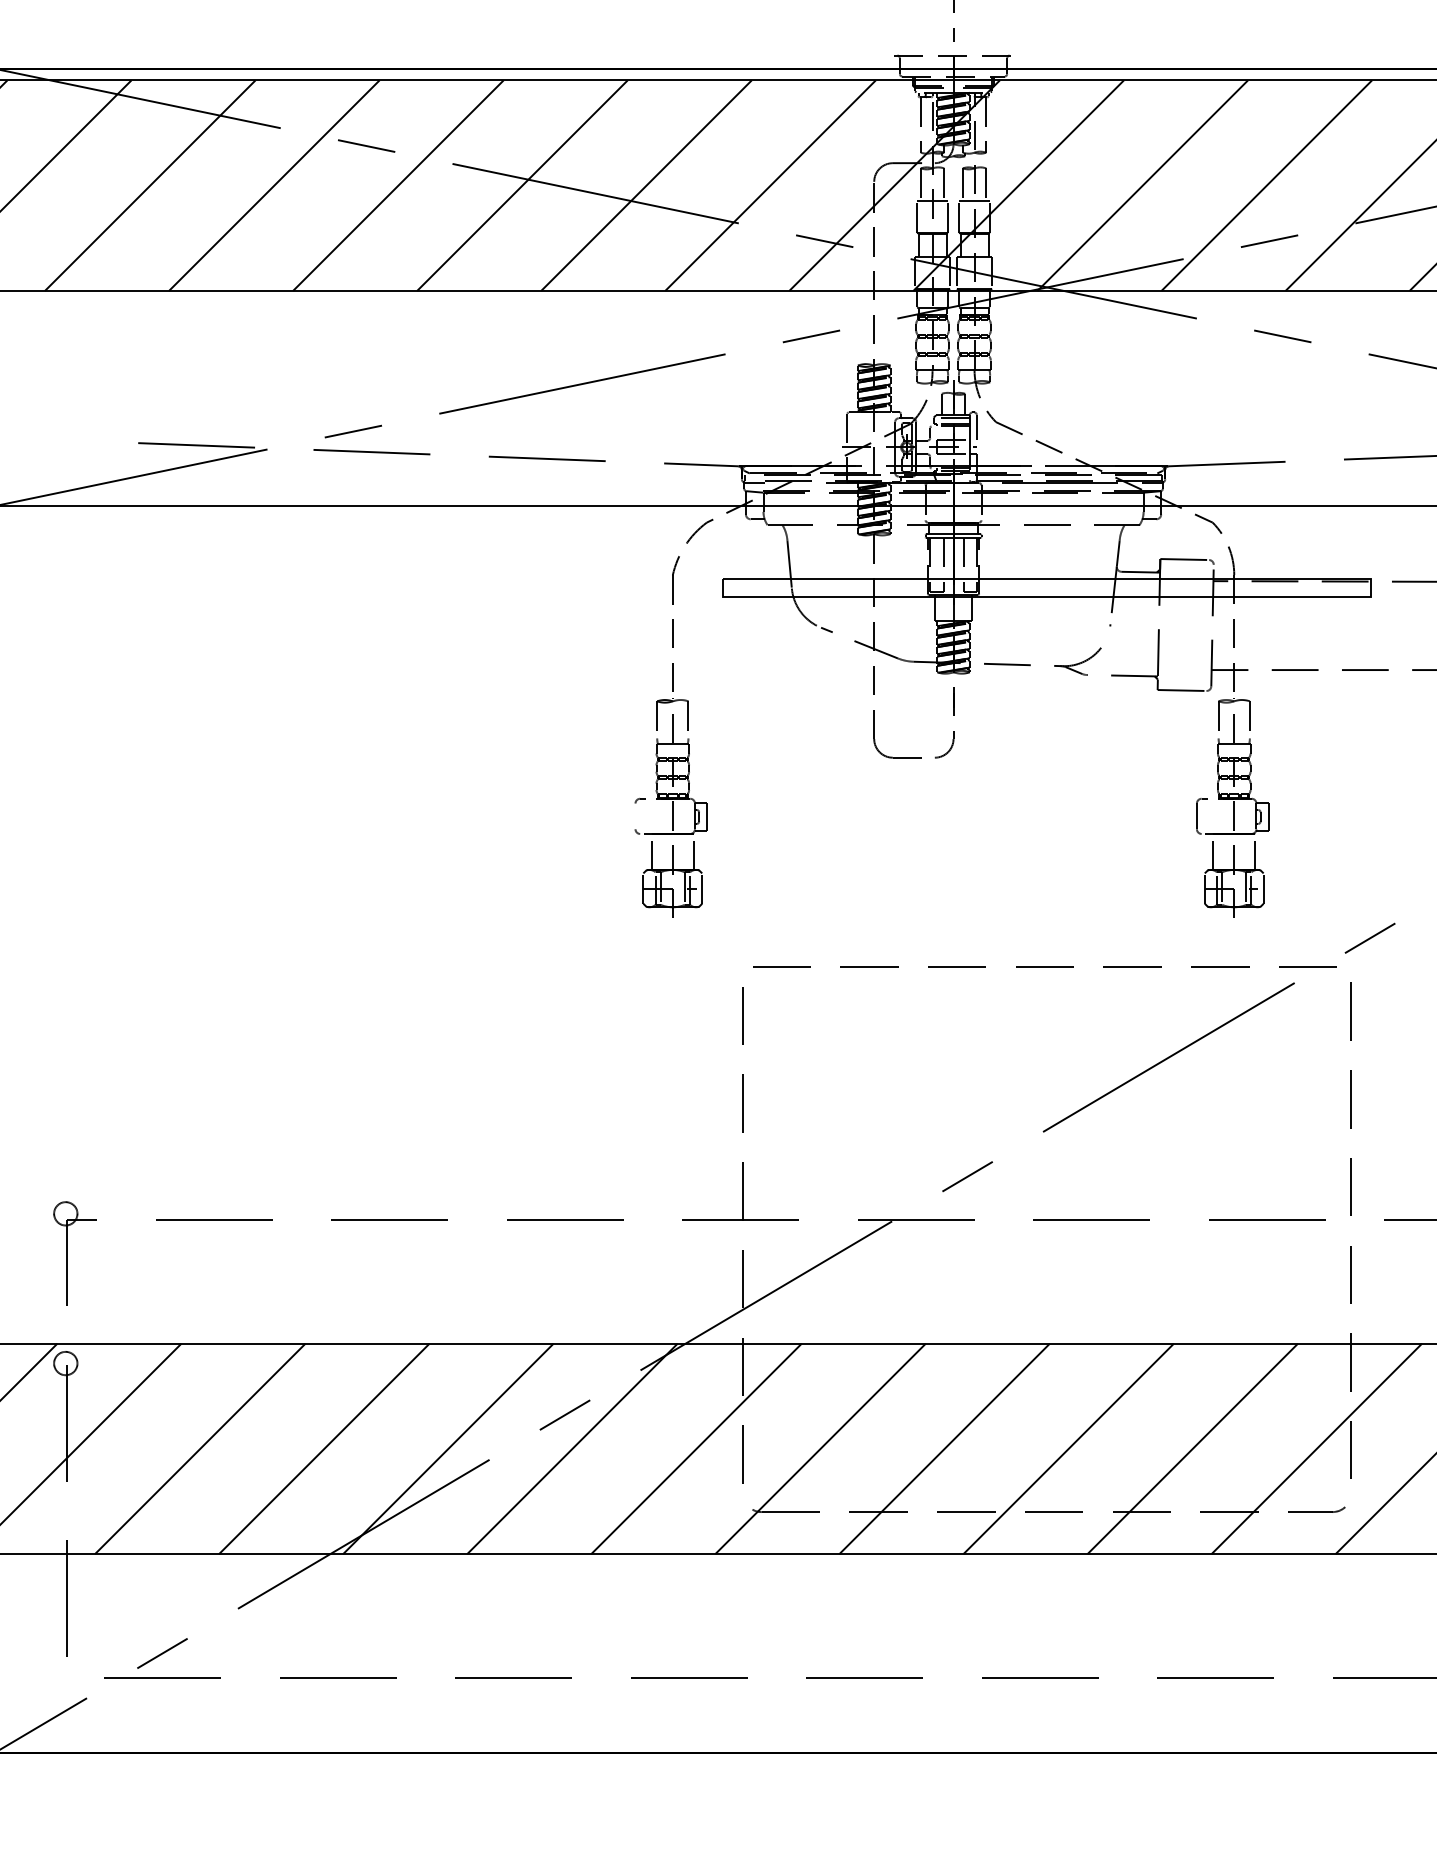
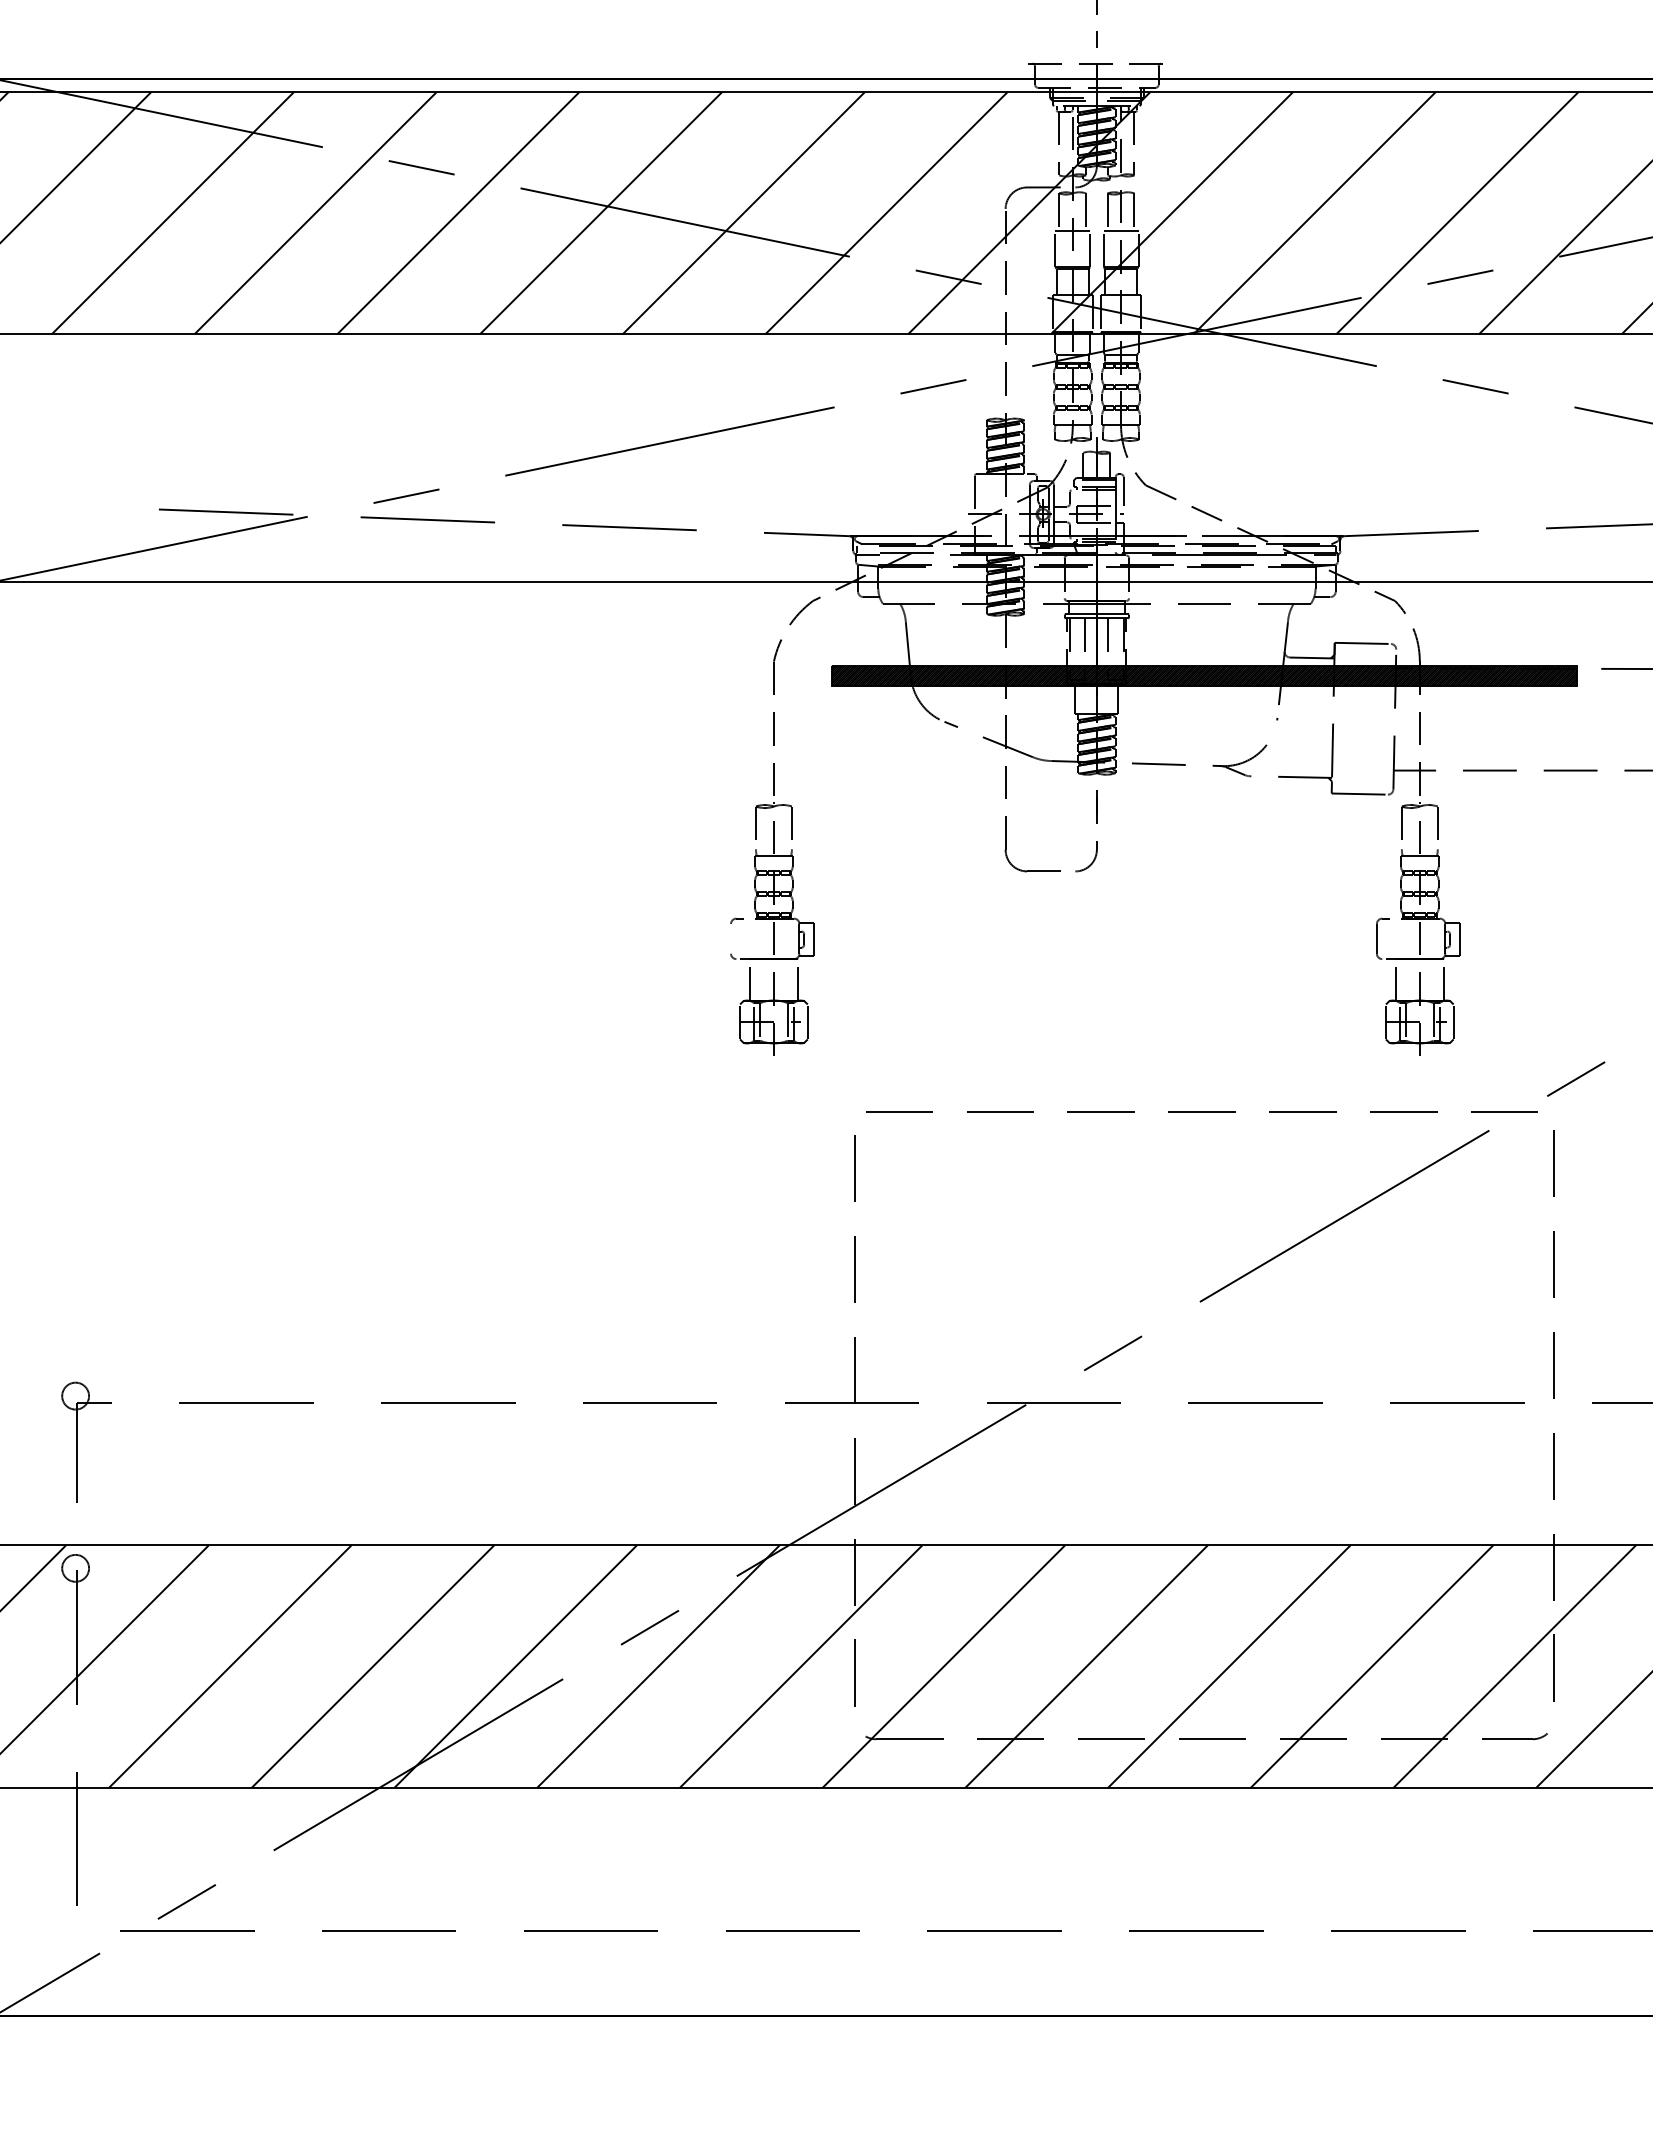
hatch: (1047, 587) -> (1204, 675), added

